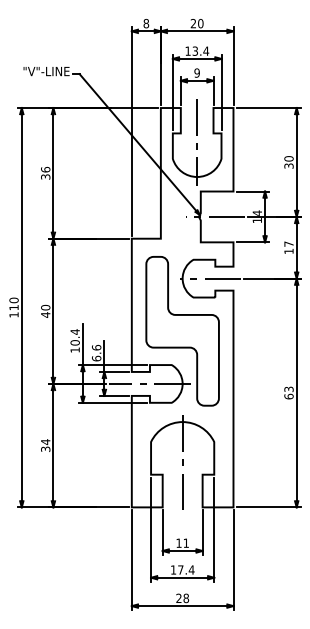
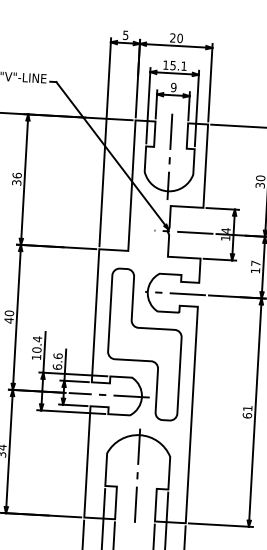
text: (146, 23) -> (125, 35), 8 -> 5
text: (200, 50) -> (178, 65), 13.4 -> 15.1
text: (288, 389) -> (247, 408), 63 -> 61

